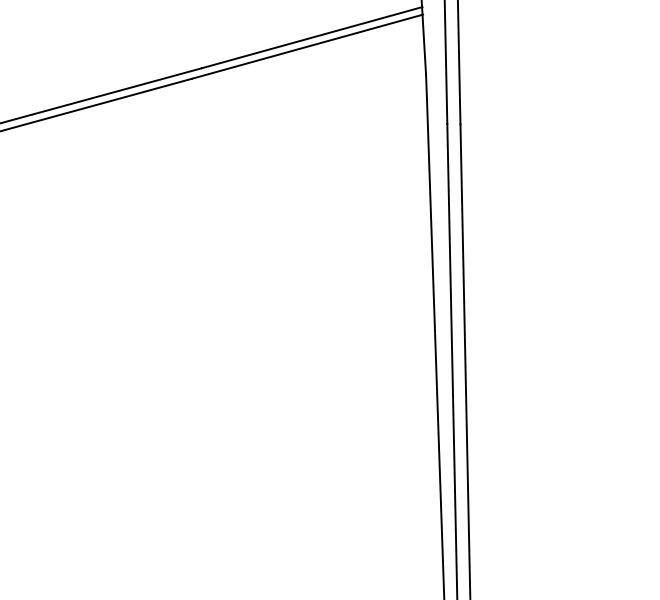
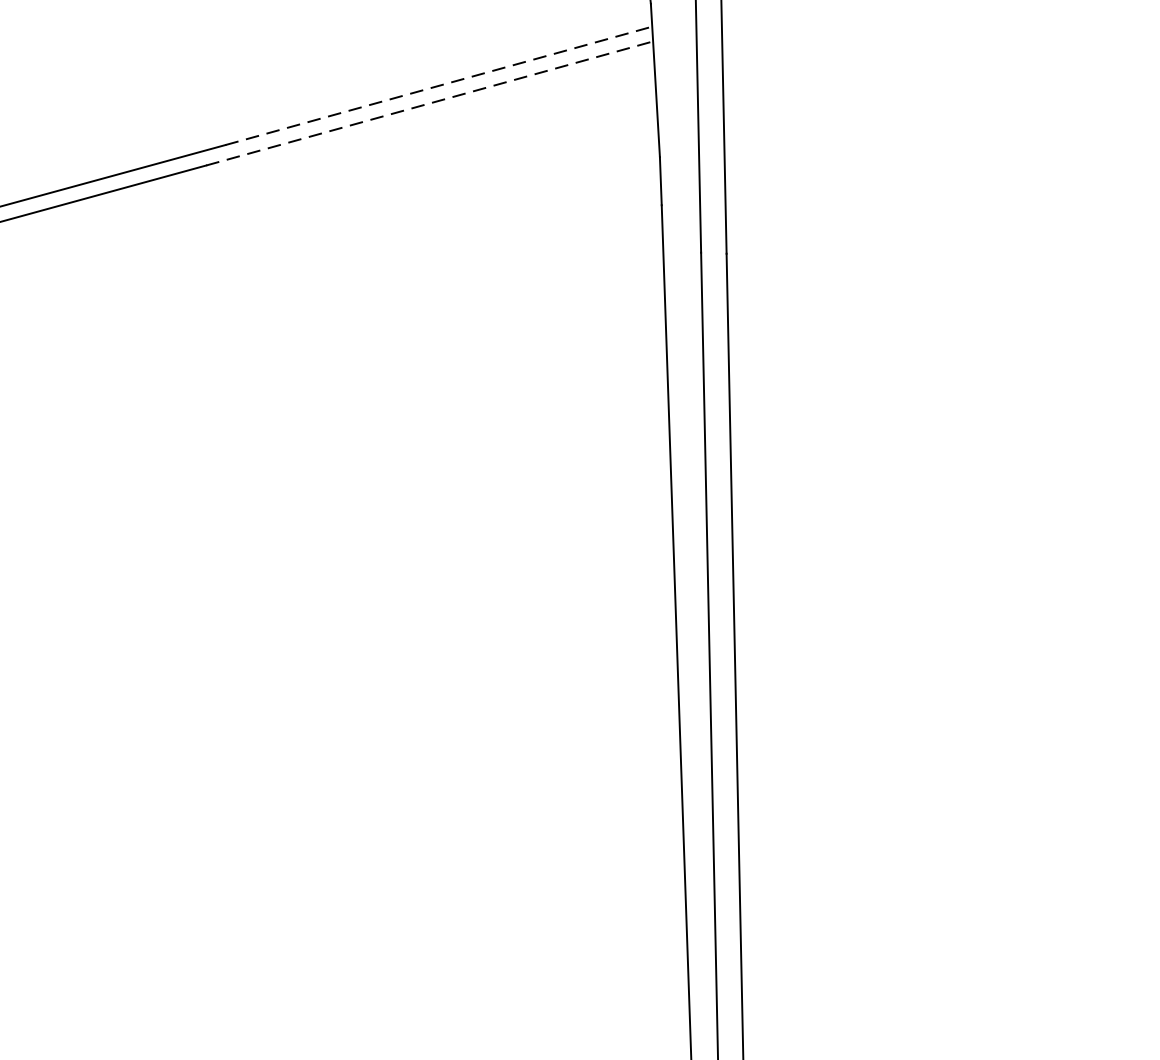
line: (312, 37) -> (440, 85), solid -> dashed
line: (307, 46) -> (430, 102), solid -> dashed

